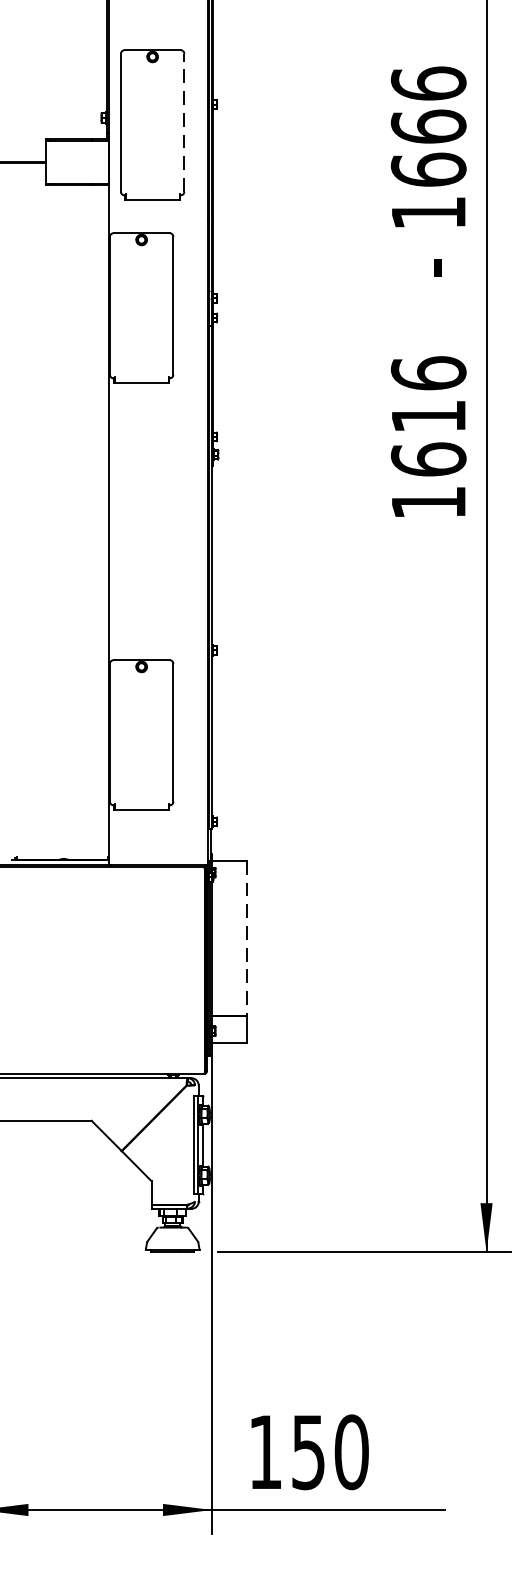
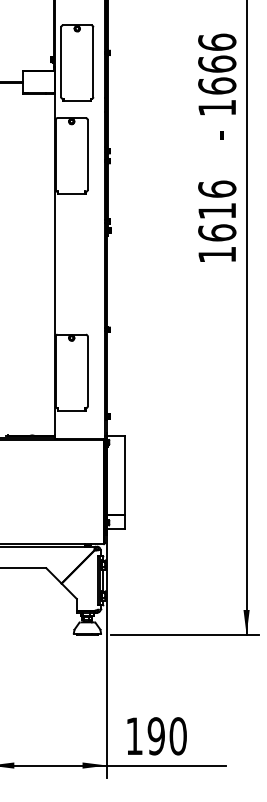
line: (184, 123) -> (93, 62), dashed -> solid
line: (247, 939) -> (125, 476), dashed -> solid
text: (306, 1452) -> (155, 736), 150 -> 190

